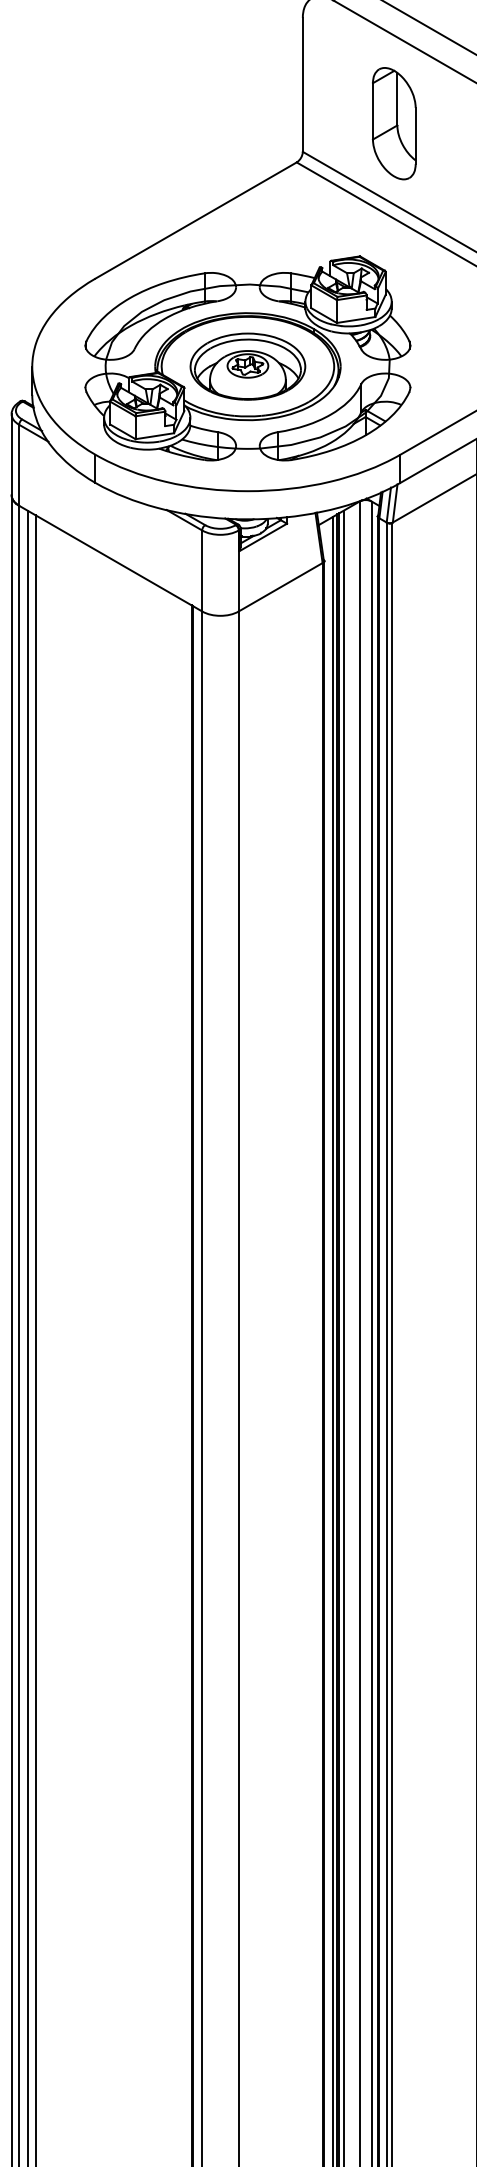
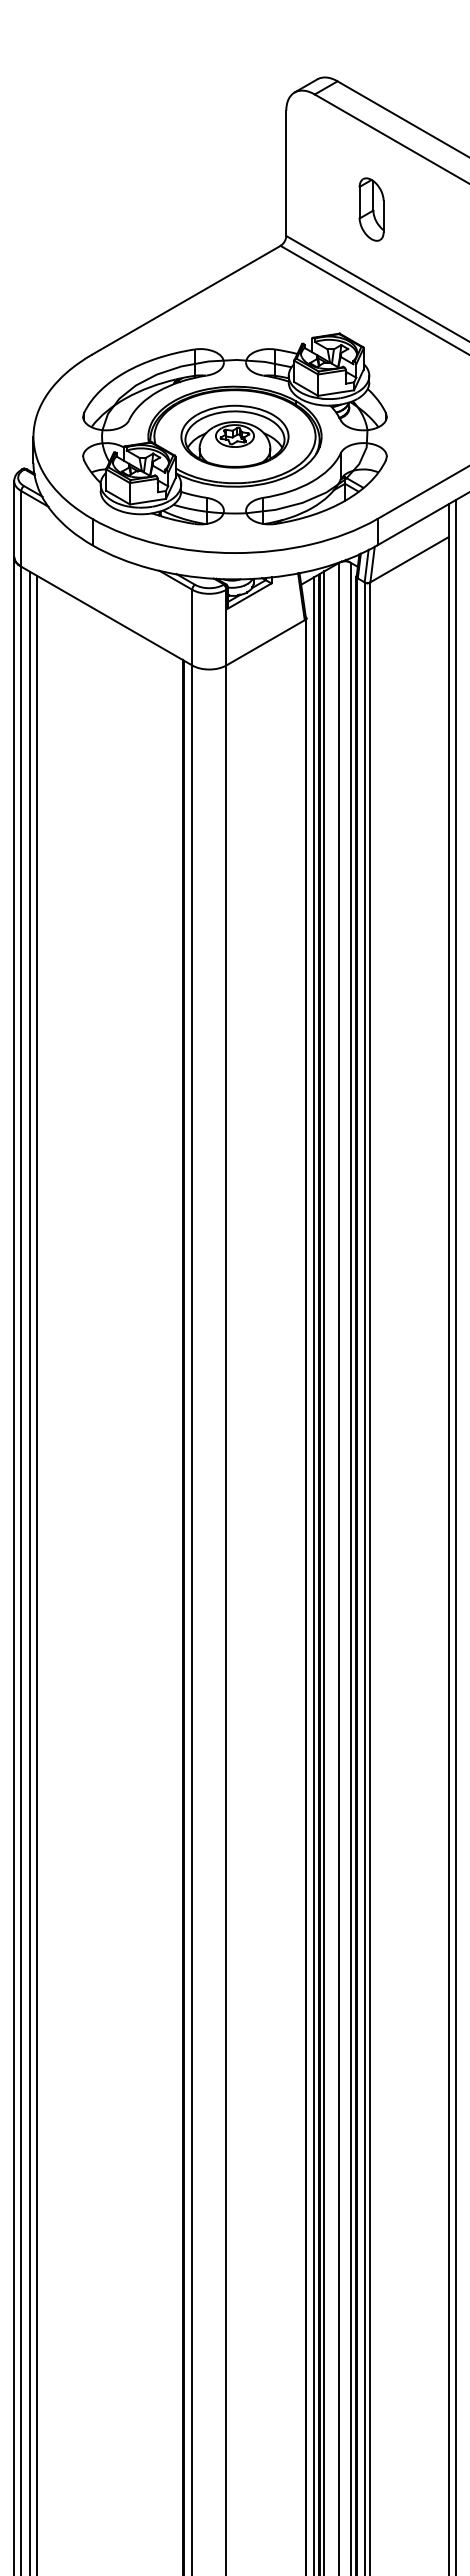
part: (394, 123) -> (371, 209), size x0.6

